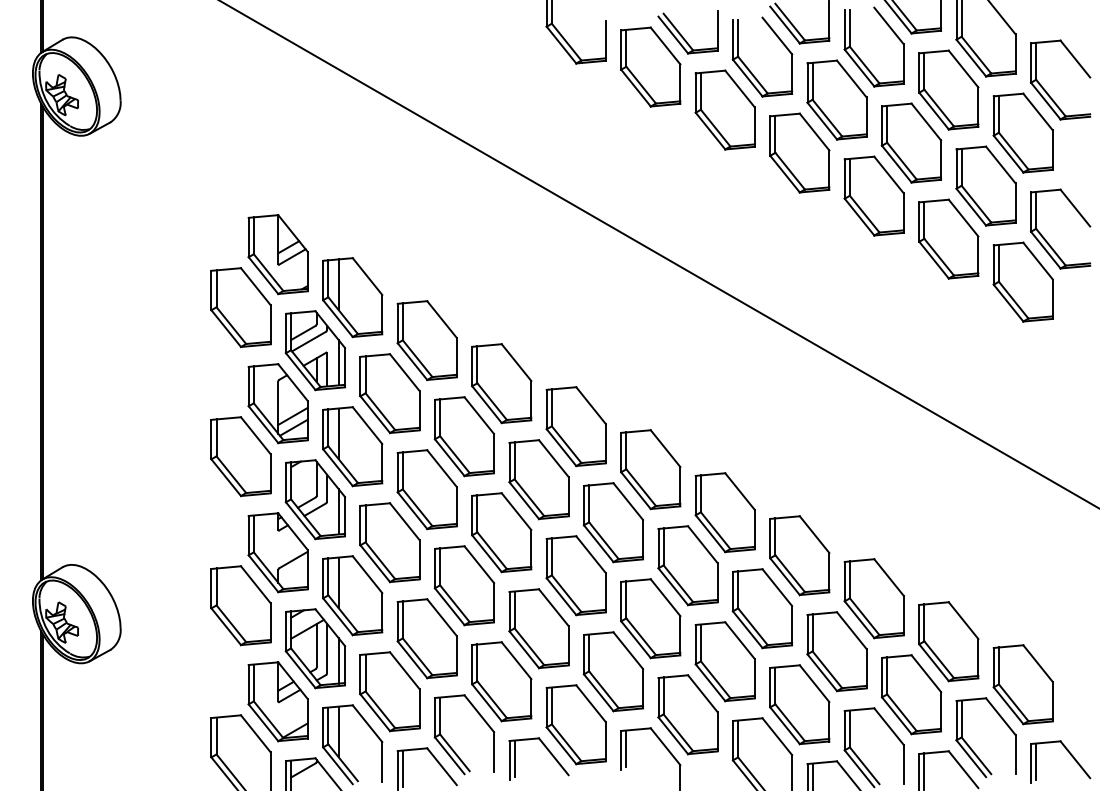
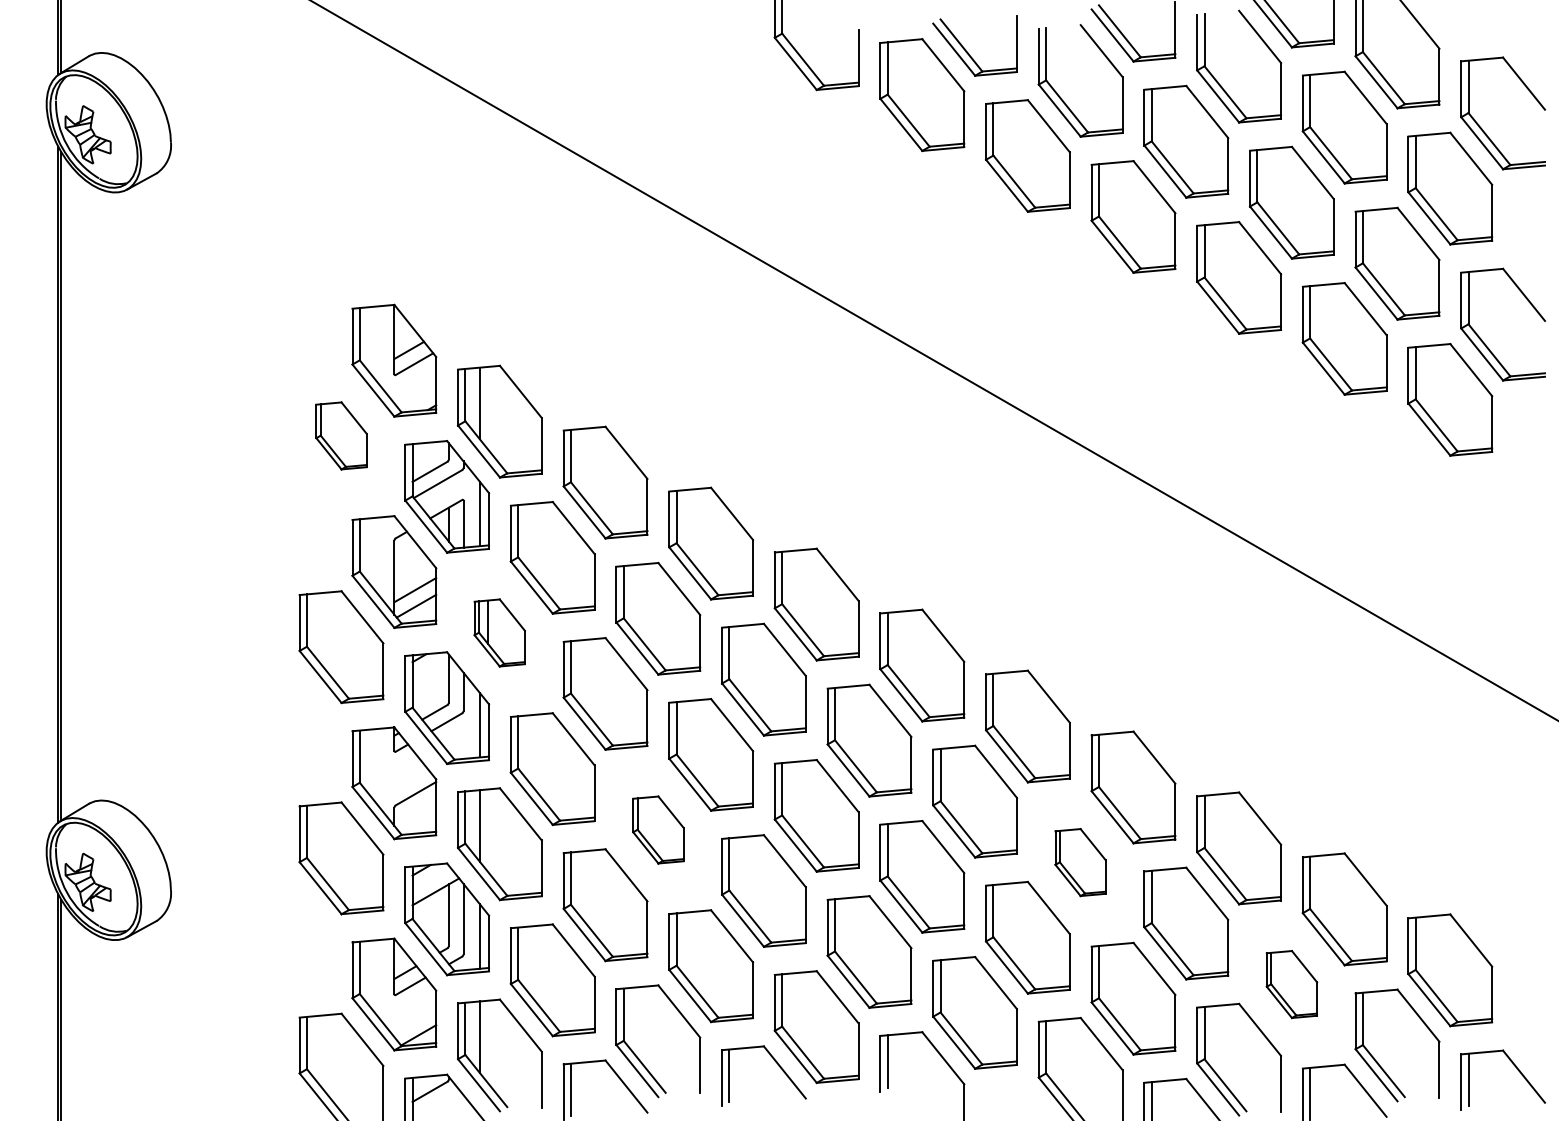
part: (240, 307) -> (341, 435), size x0.6
part: (352, 446) -> (499, 632), size x0.6
part: (464, 585) -> (658, 829), size x0.6
part: (762, 608) -> (1080, 862), size x0.6
part: (911, 694) -> (1291, 984), size x0.6

